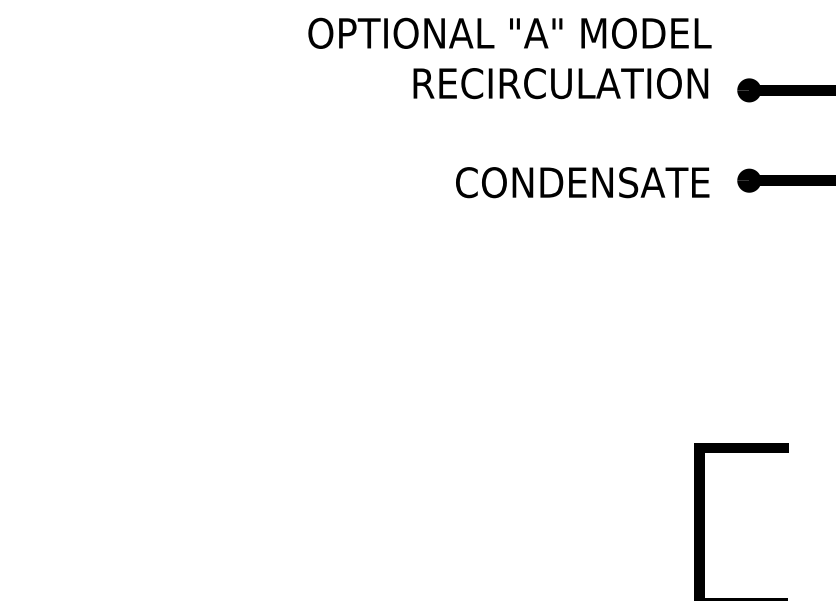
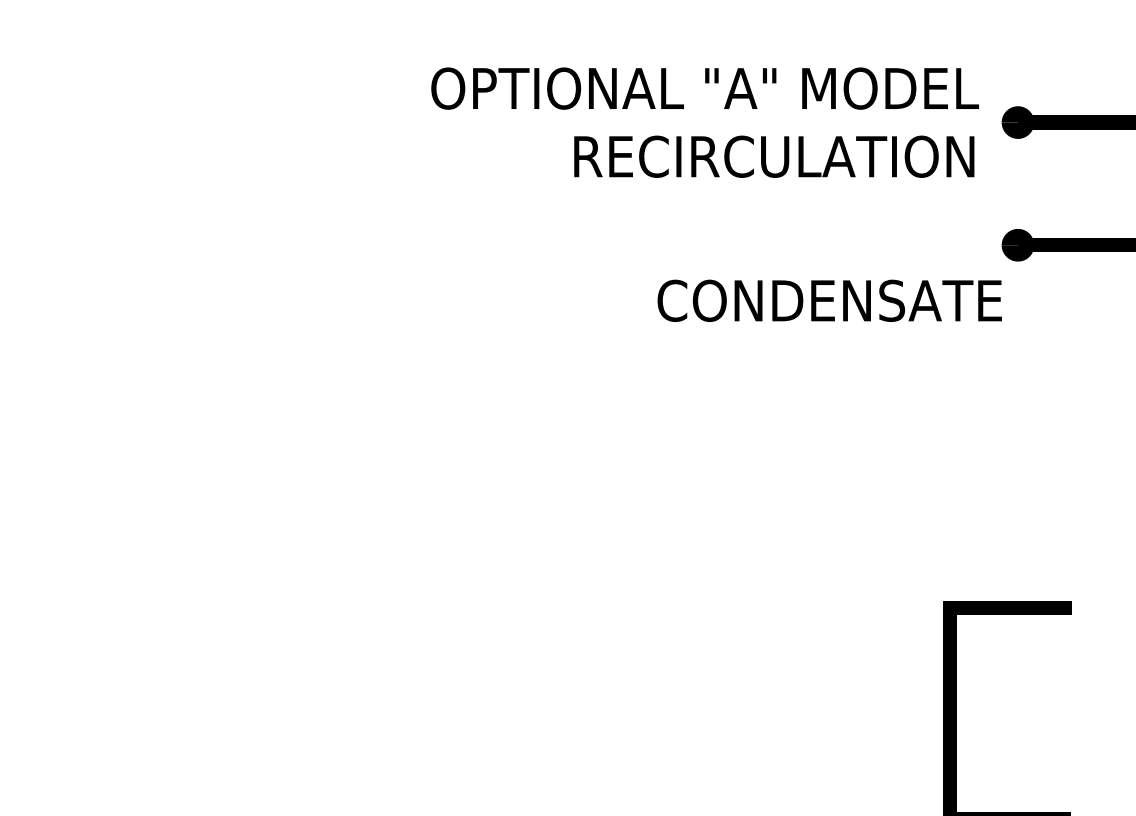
text: (509, 58) -> (704, 122), moved
text: (582, 182) -> (829, 300), moved

